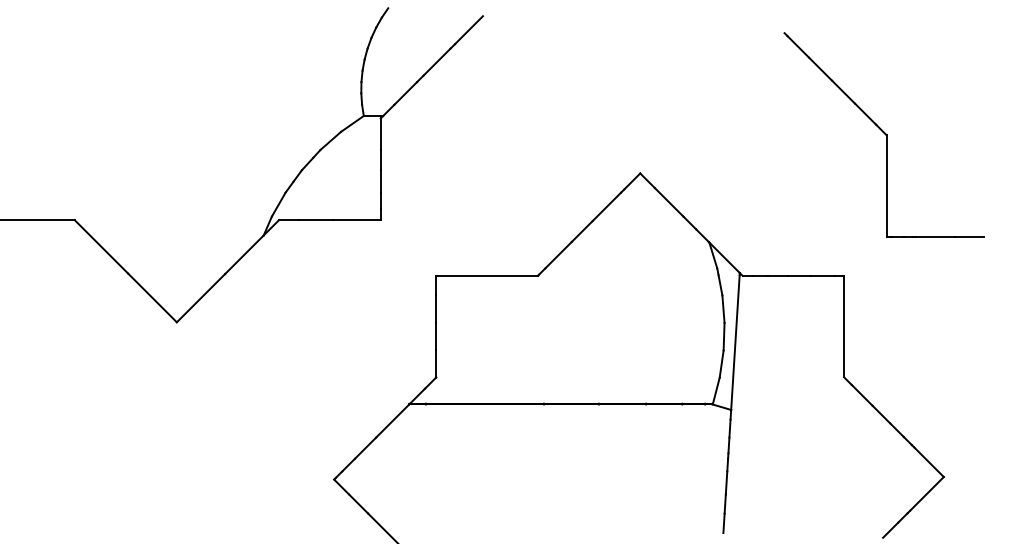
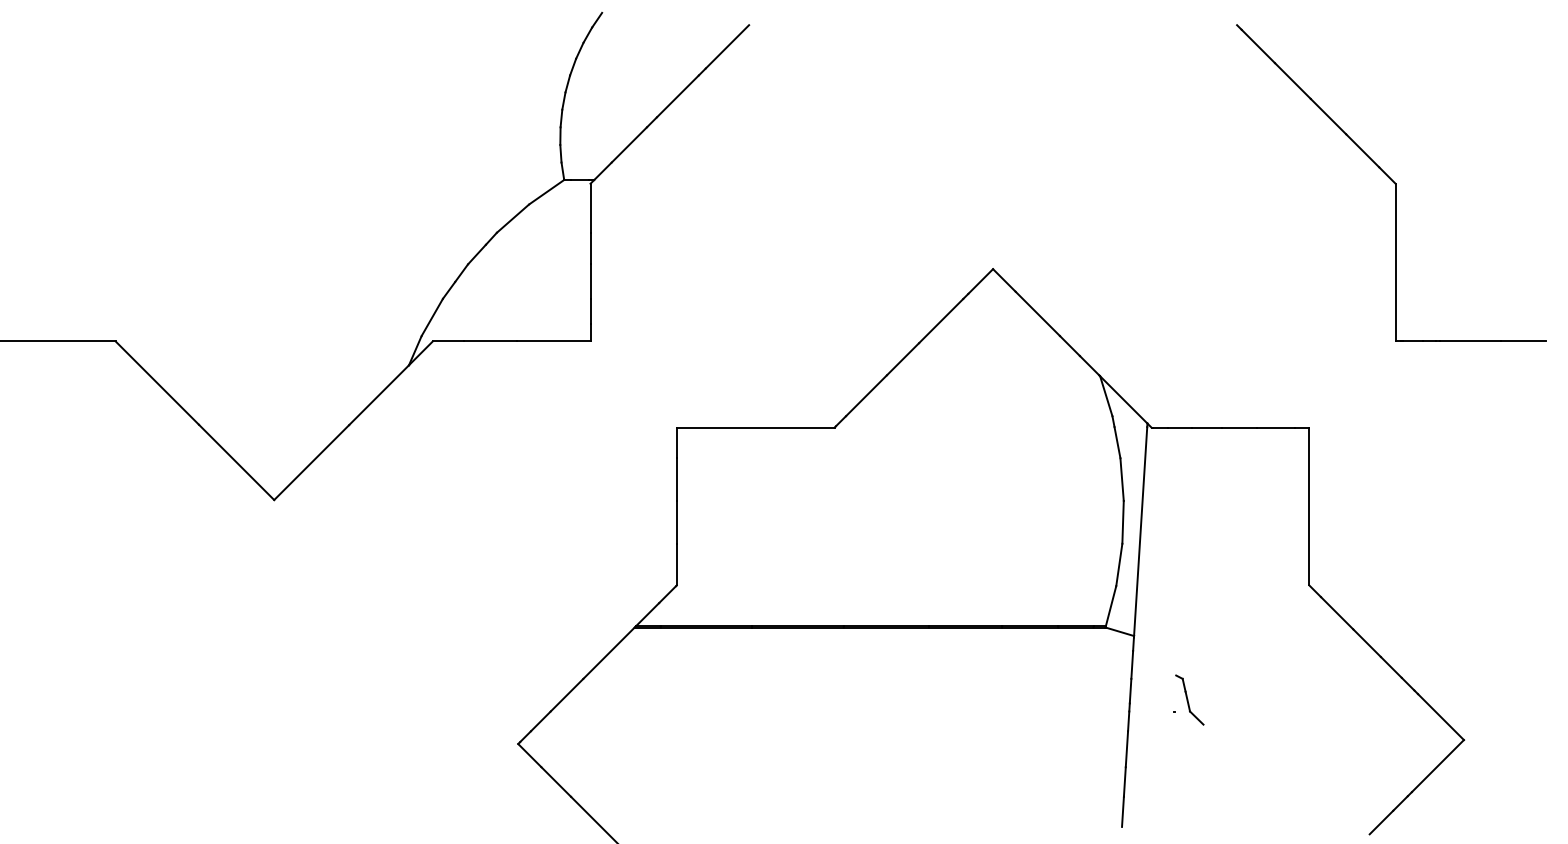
part: (883, 134) -> (1390, 182), moved
part: (766, 451) -> (1188, 700), added

